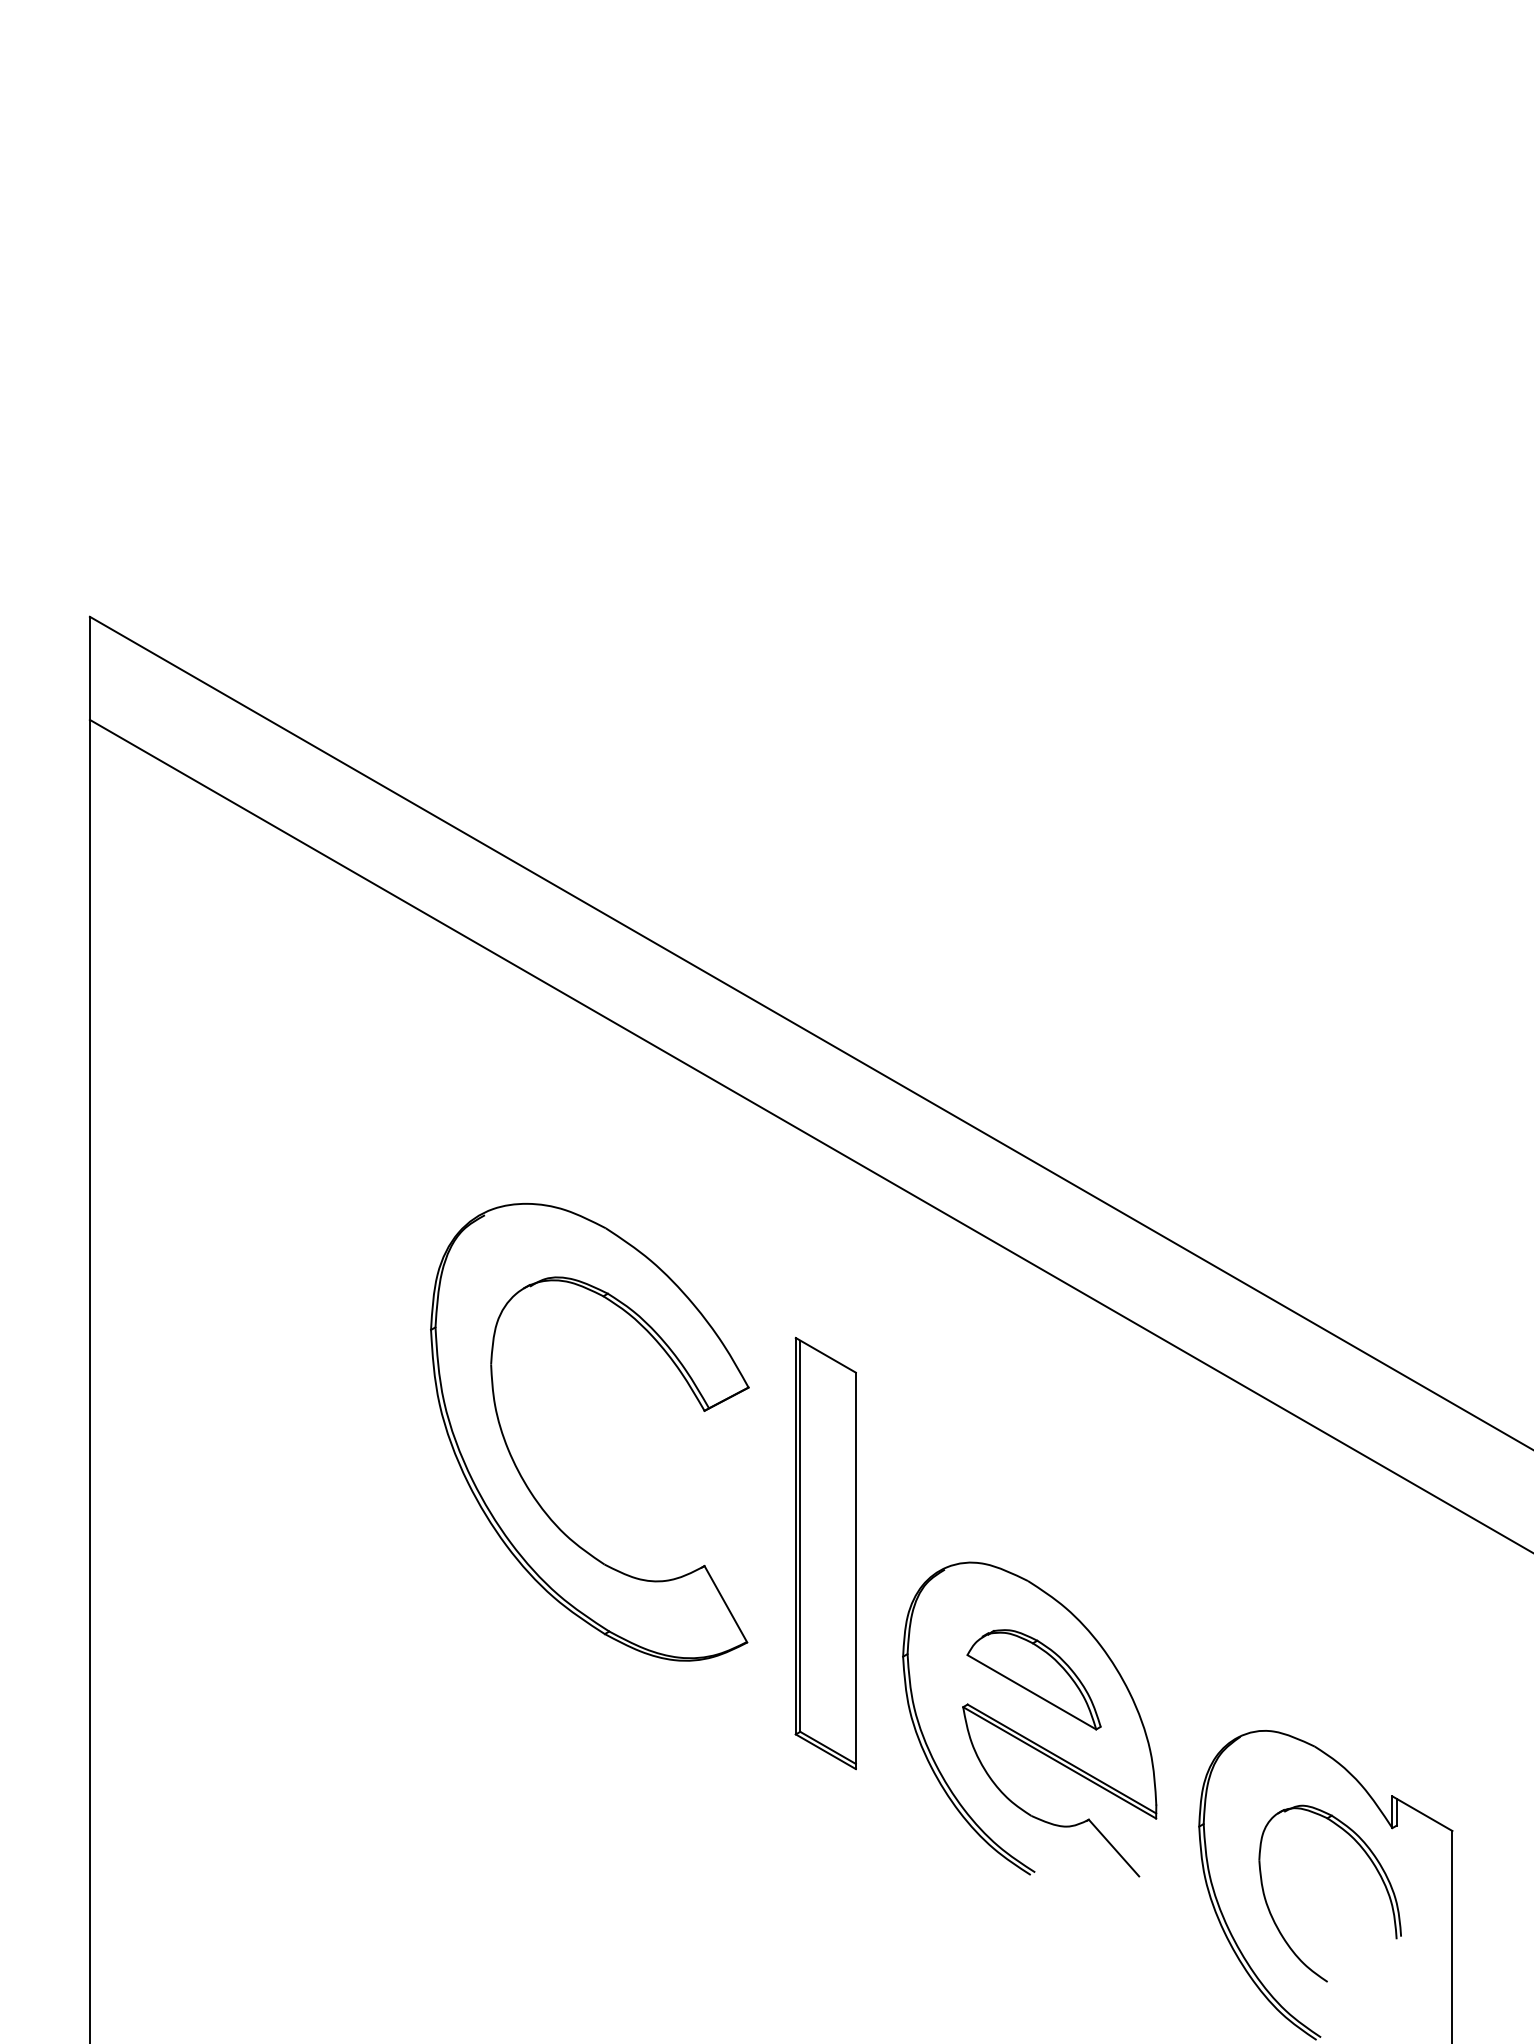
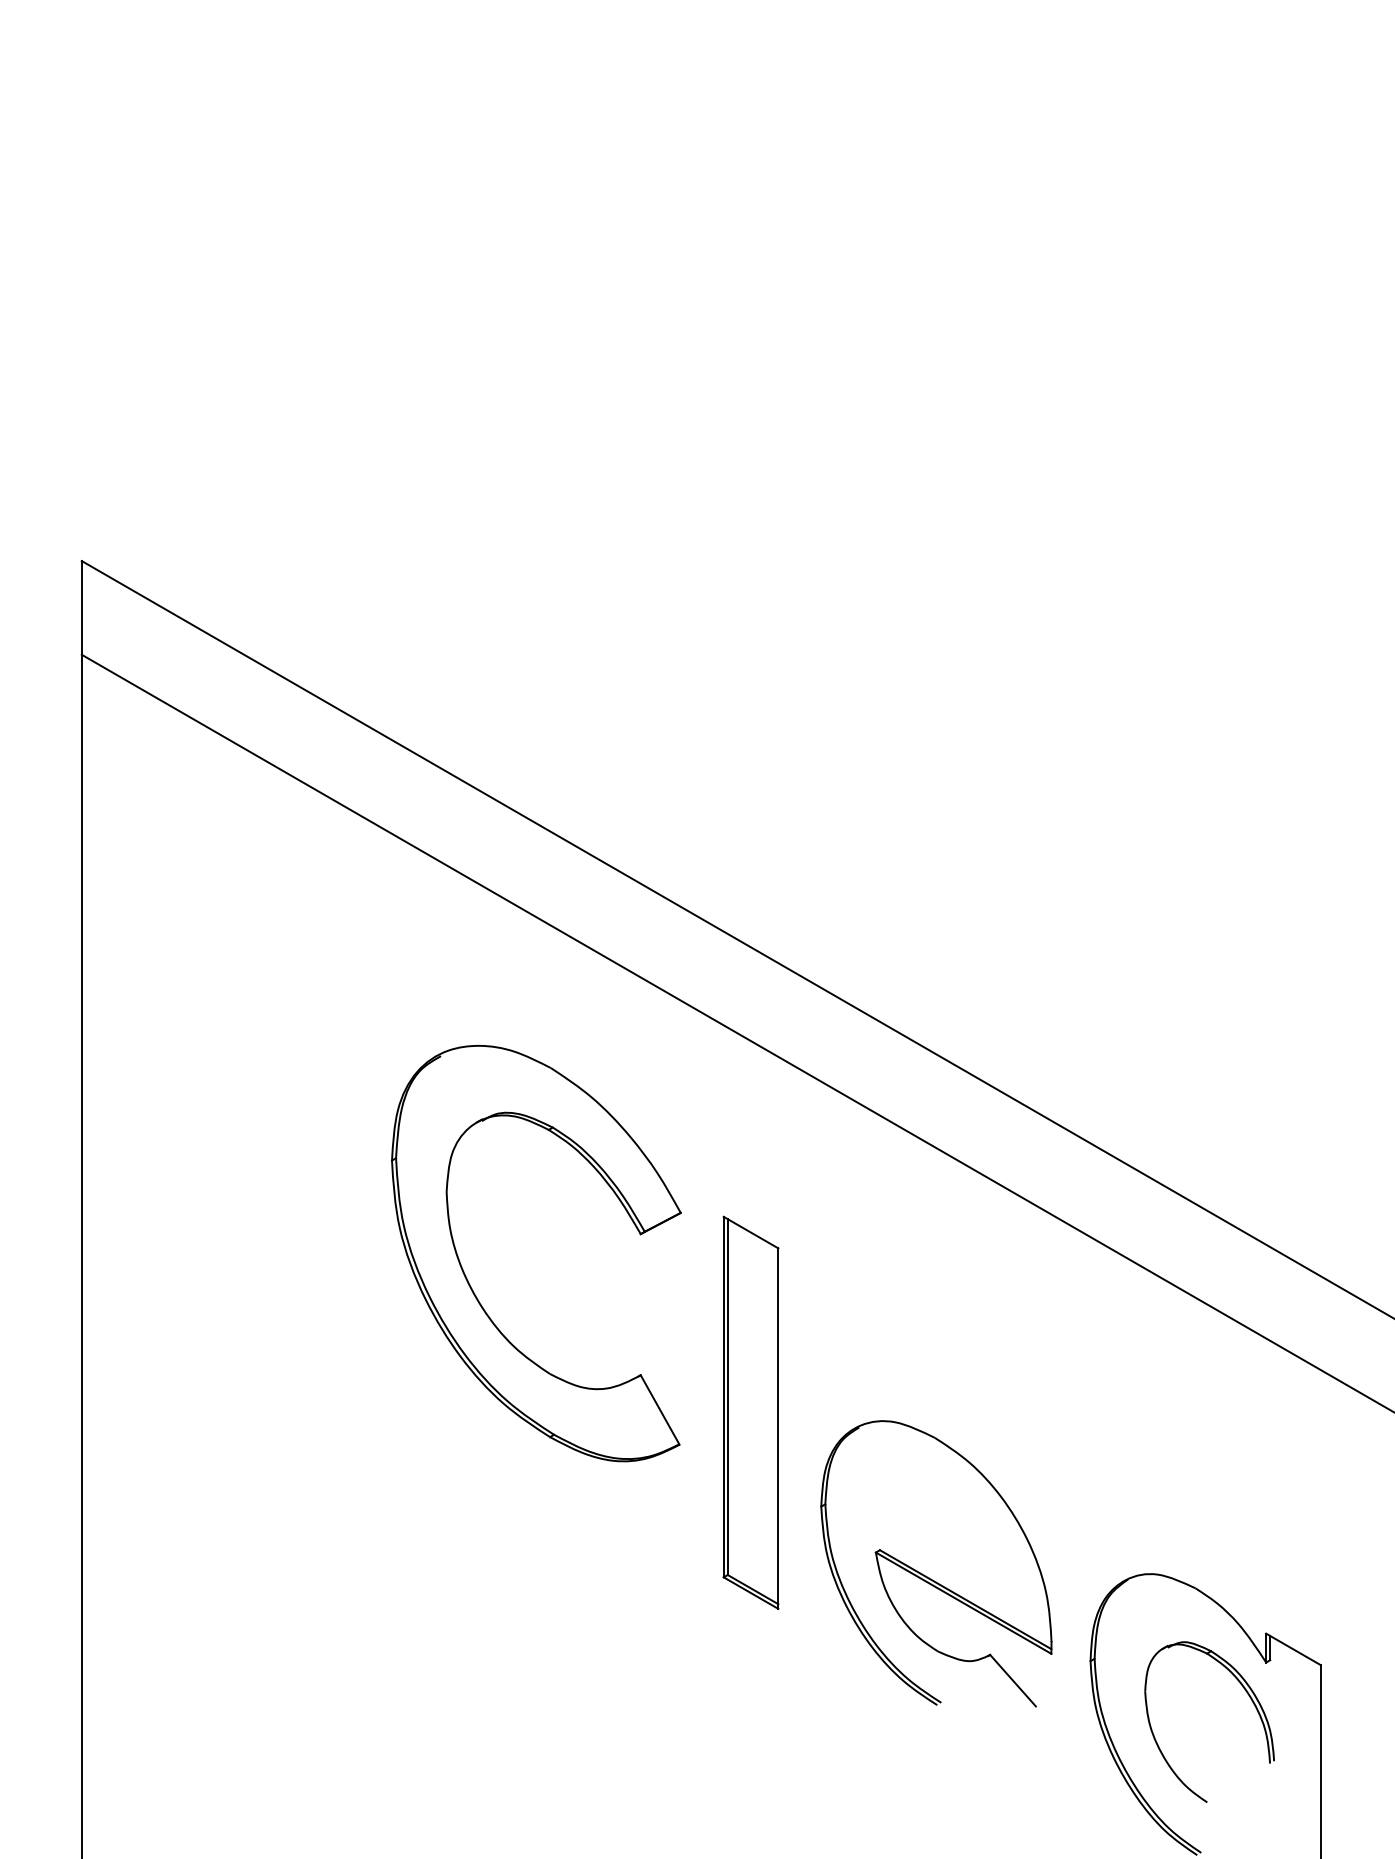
part: (518, 1468) -> (471, 1286), moved
part: (1033, 1679) -> (939, 1527), removed

